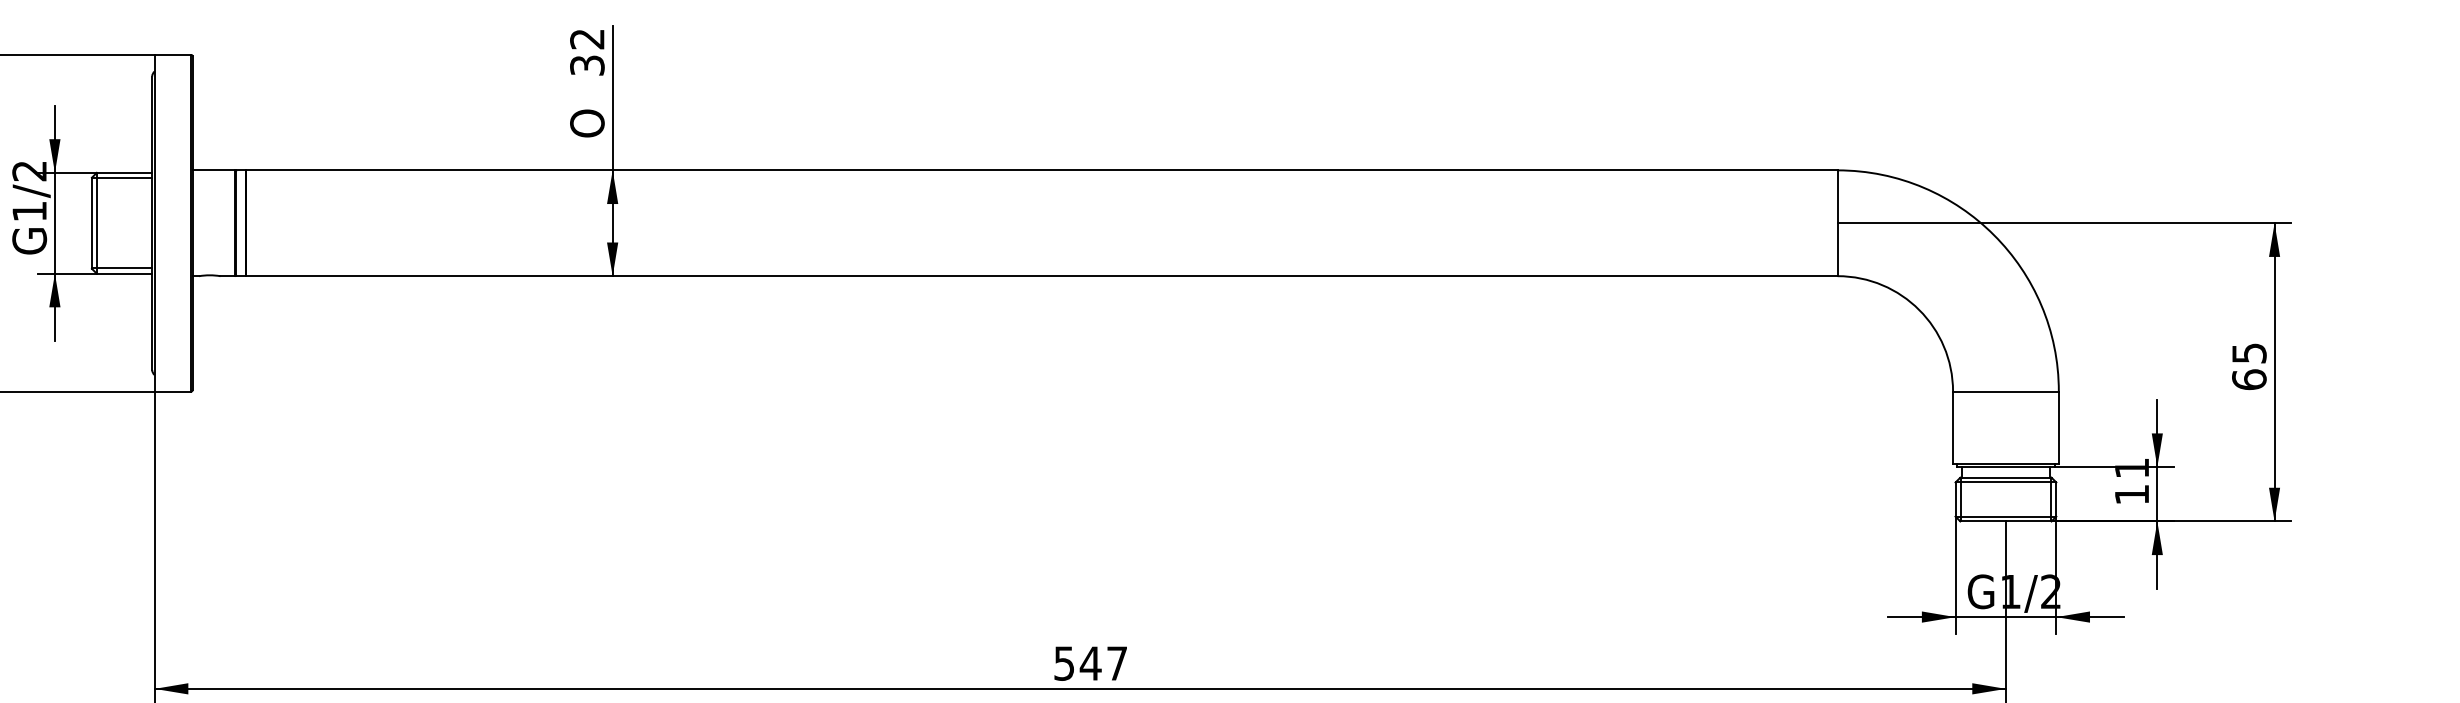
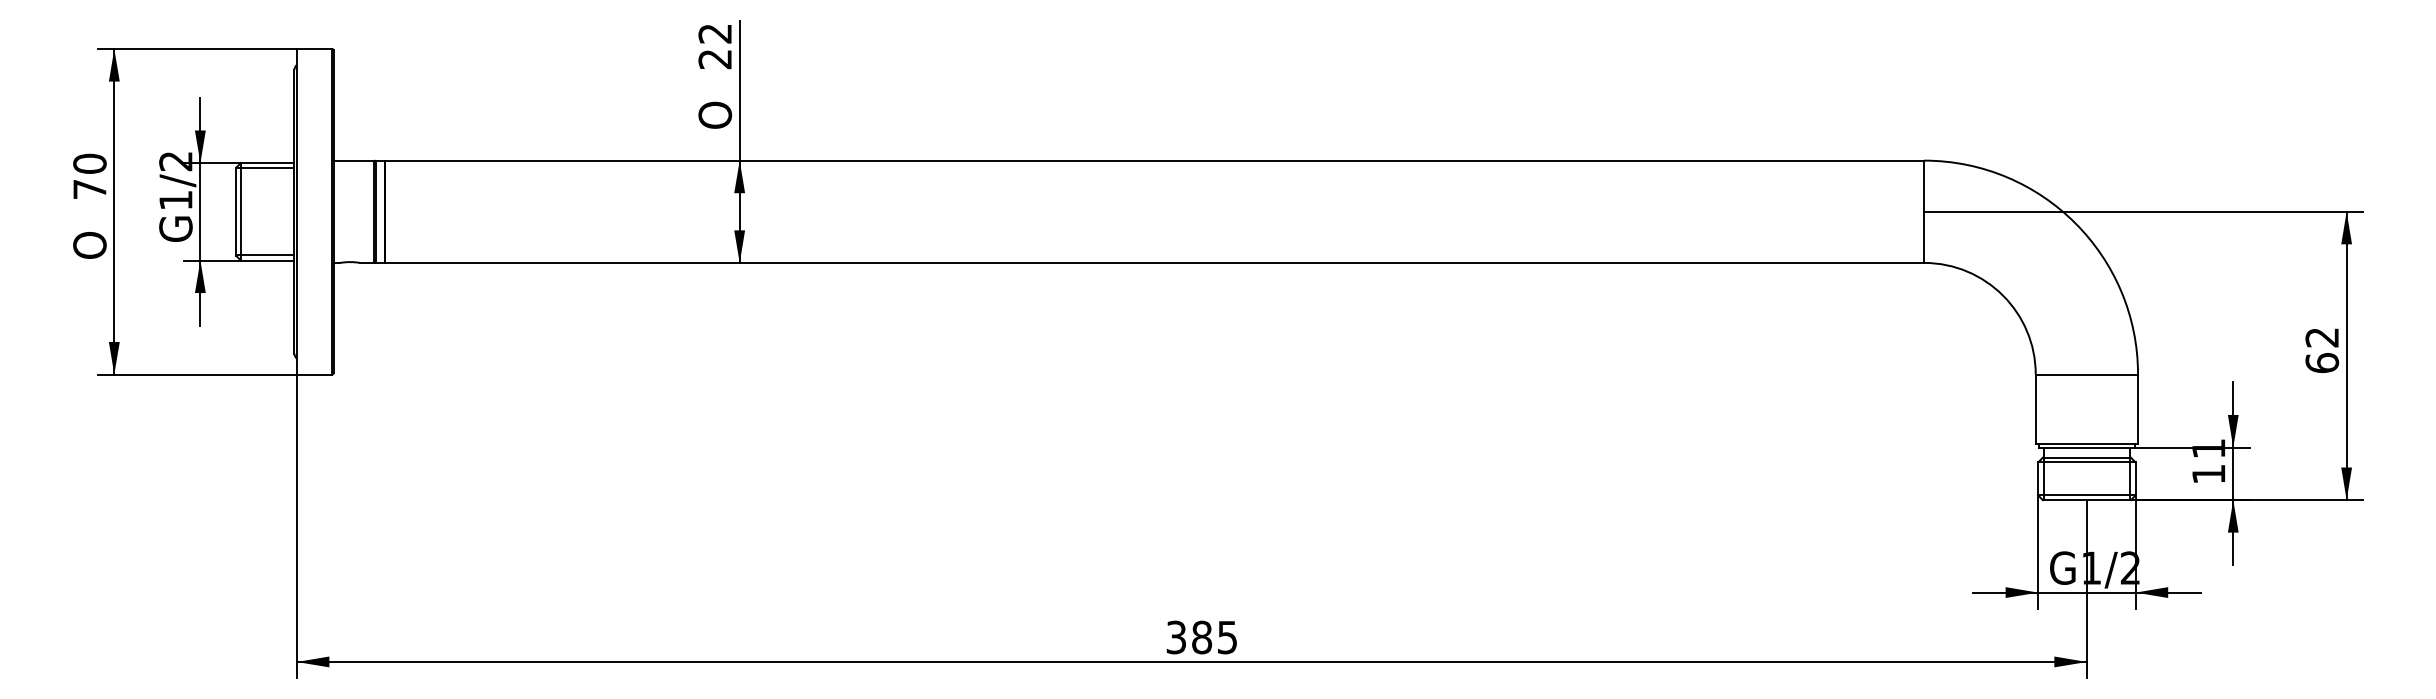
text: (587, 65) -> (715, 59), 32 -> 22
text: (2249, 353) -> (2322, 337), 65 -> 62
text: (1090, 663) -> (1201, 637), 547 -> 385

